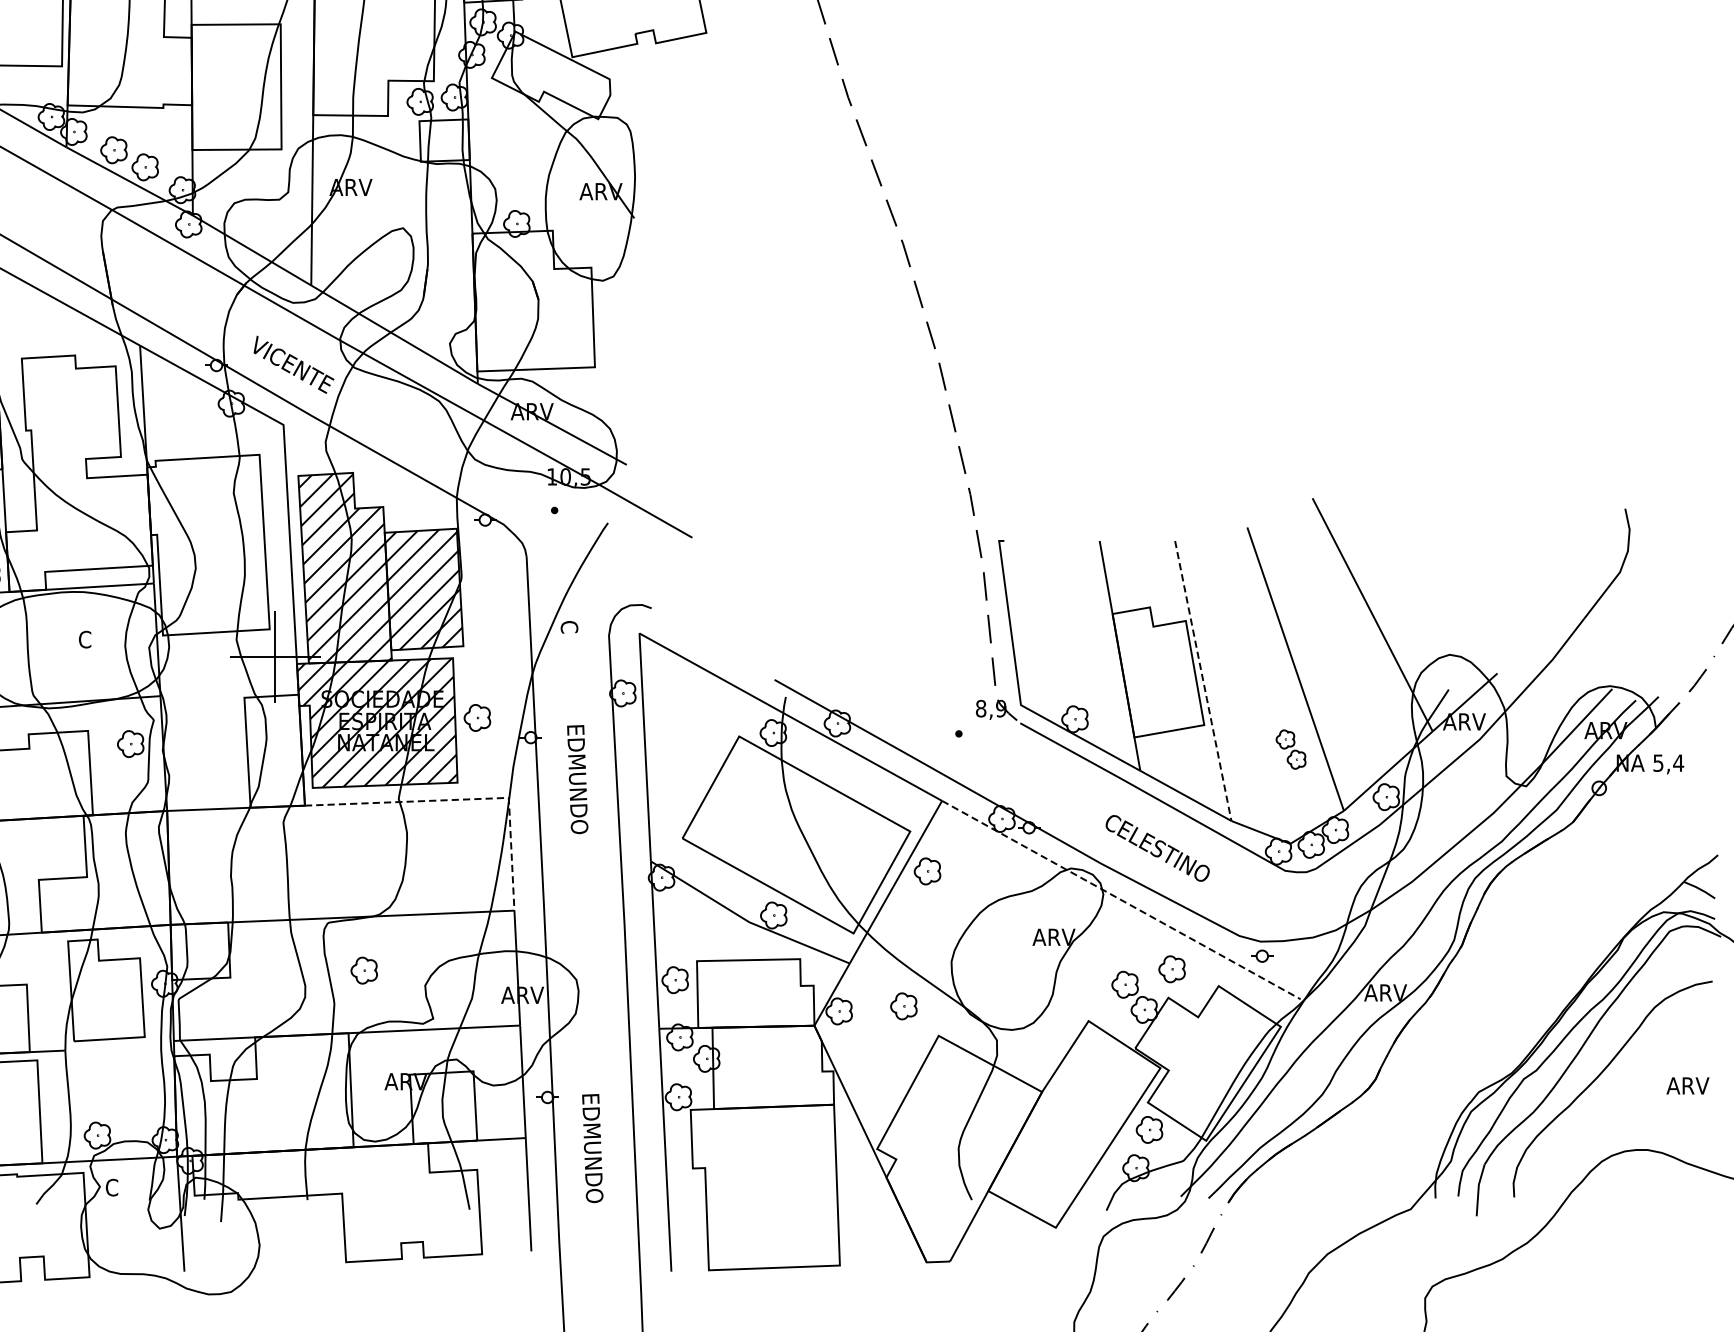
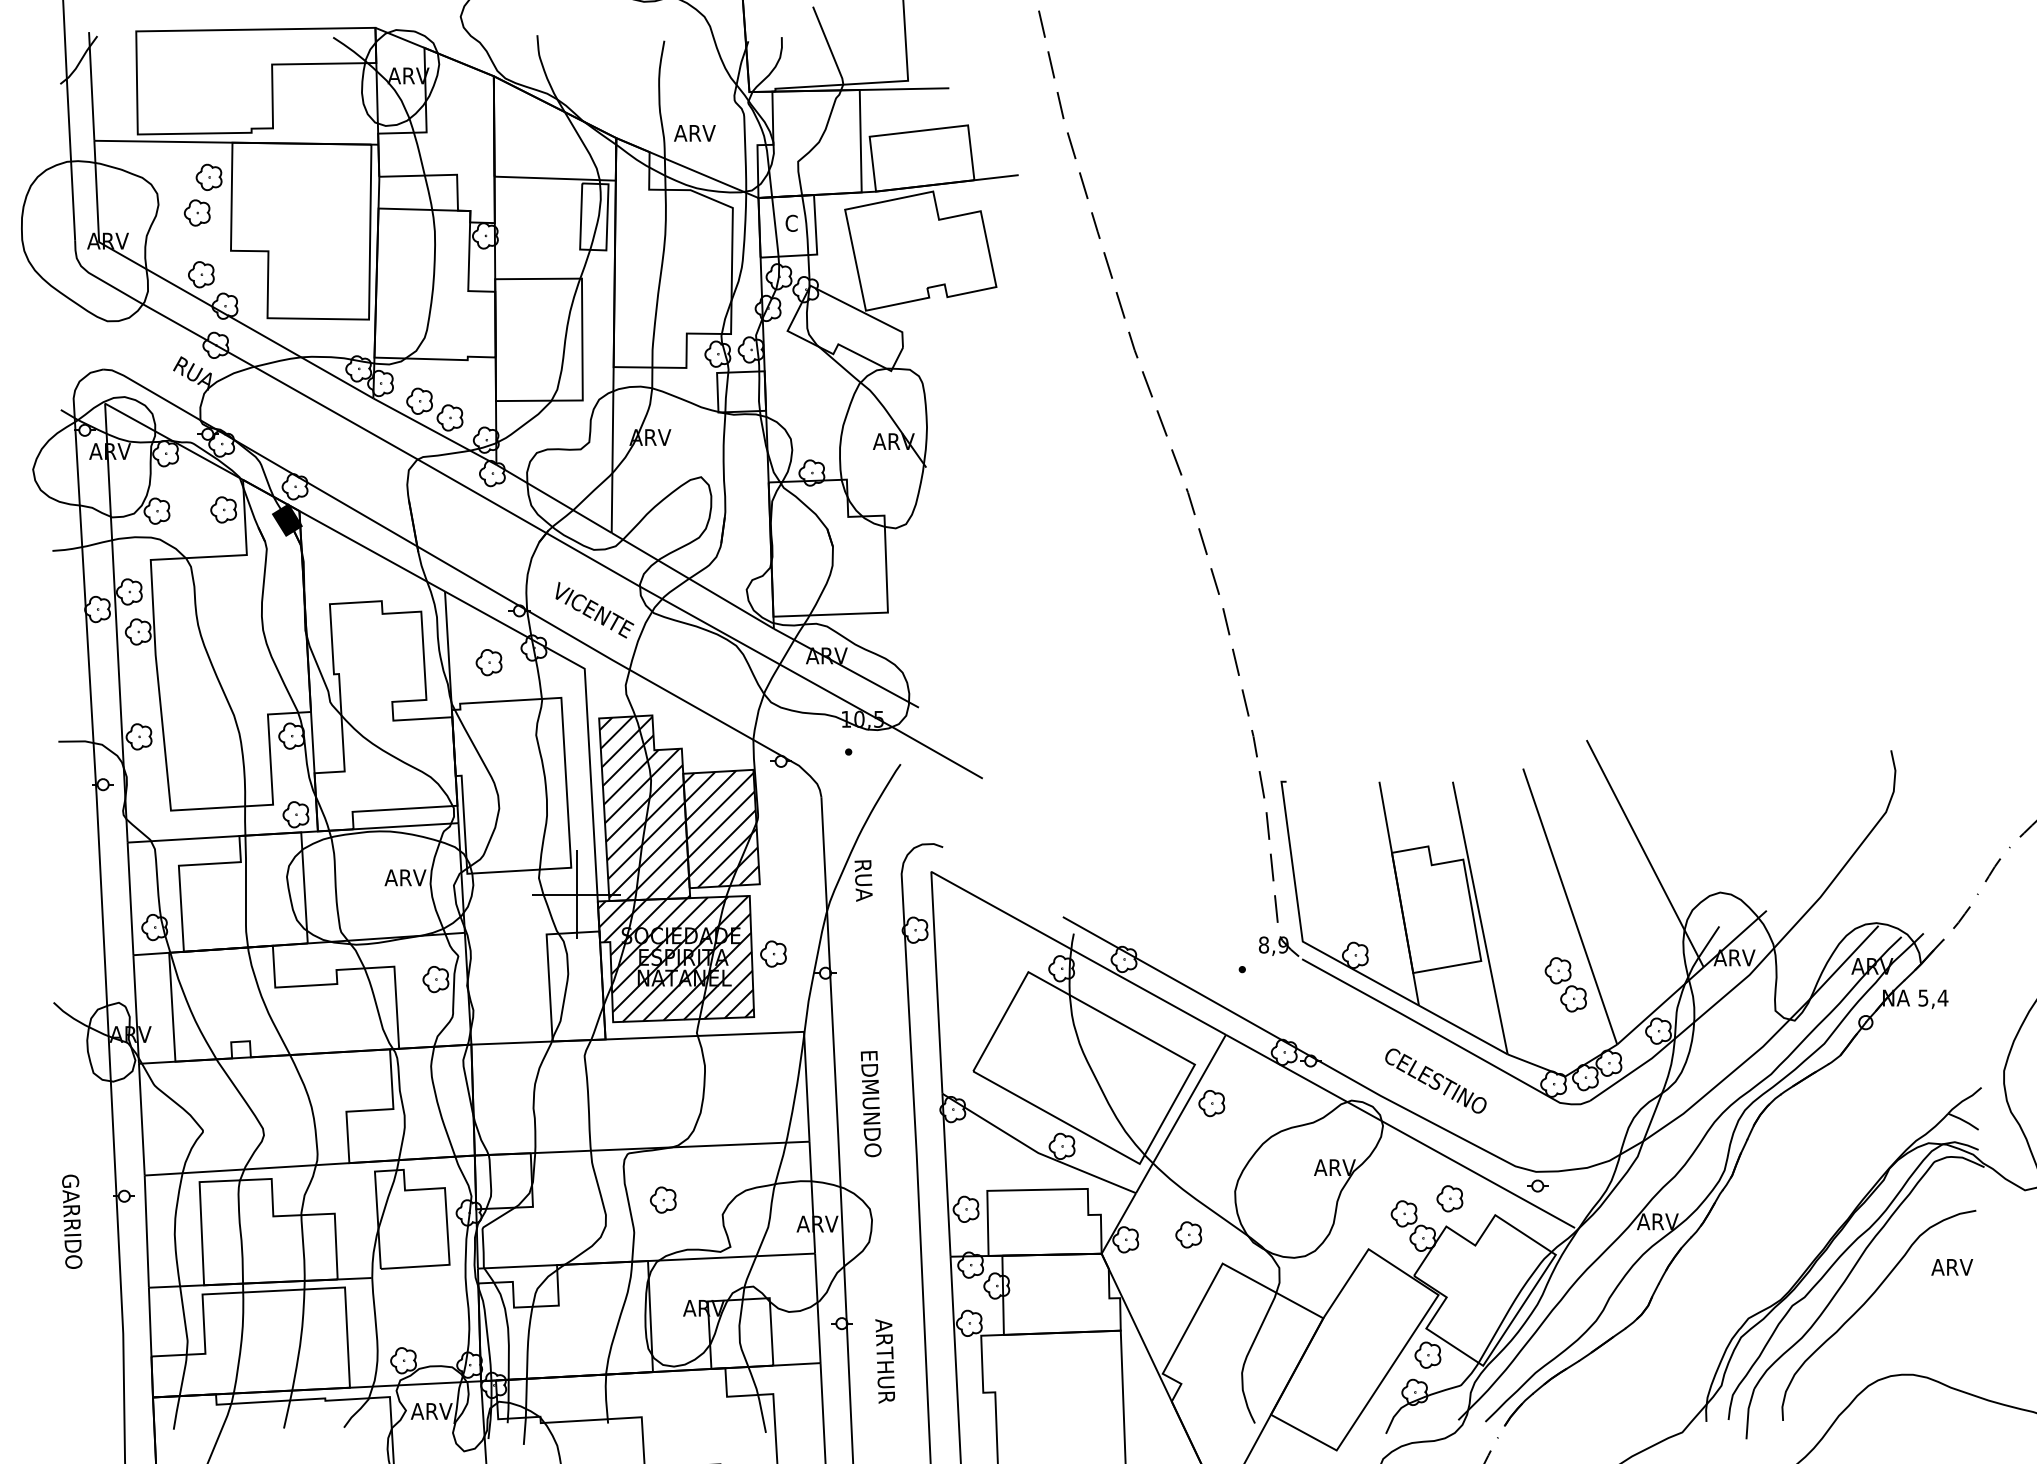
part: (184, 418) -> (488, 662), added
text: (99, 639) -> (405, 877), C -> ARV
text: (569, 642) -> (863, 880), C -> RUA
line: (1203, 681) -> (1480, 918), dashed -> solid
part: (1290, 749) -> (1565, 984), size x1.43
text: (577, 780) -> (870, 1104), moved
line: (464, 799) -> (760, 1033), dashed -> solid
line: (1121, 900) -> (1400, 1131), dashed -> solid
text: (1688, 1086) -> (1952, 1267), moved
text: (592, 1147) -> (885, 1372), EDMUNDO -> ARTHUR
text: (126, 1186) -> (431, 1410), C -> ARV

